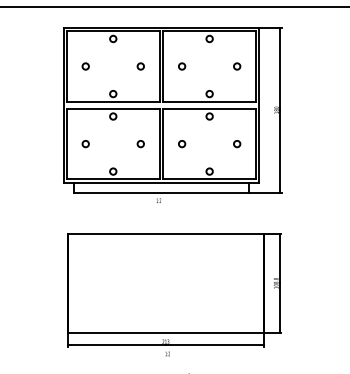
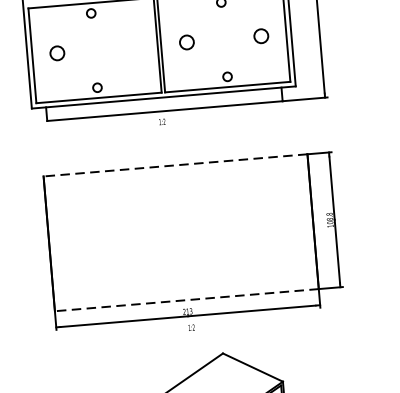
circle: (85, 144) -> (56, 54), size x1.6
circle: (140, 144) -> (131, 48), removed
circle: (182, 144) -> (187, 43), size x1.6
circle: (237, 144) -> (262, 37), size x1.6
line: (165, 233) -> (174, 165), solid -> dashed
line: (165, 333) -> (186, 300), solid -> dashed

